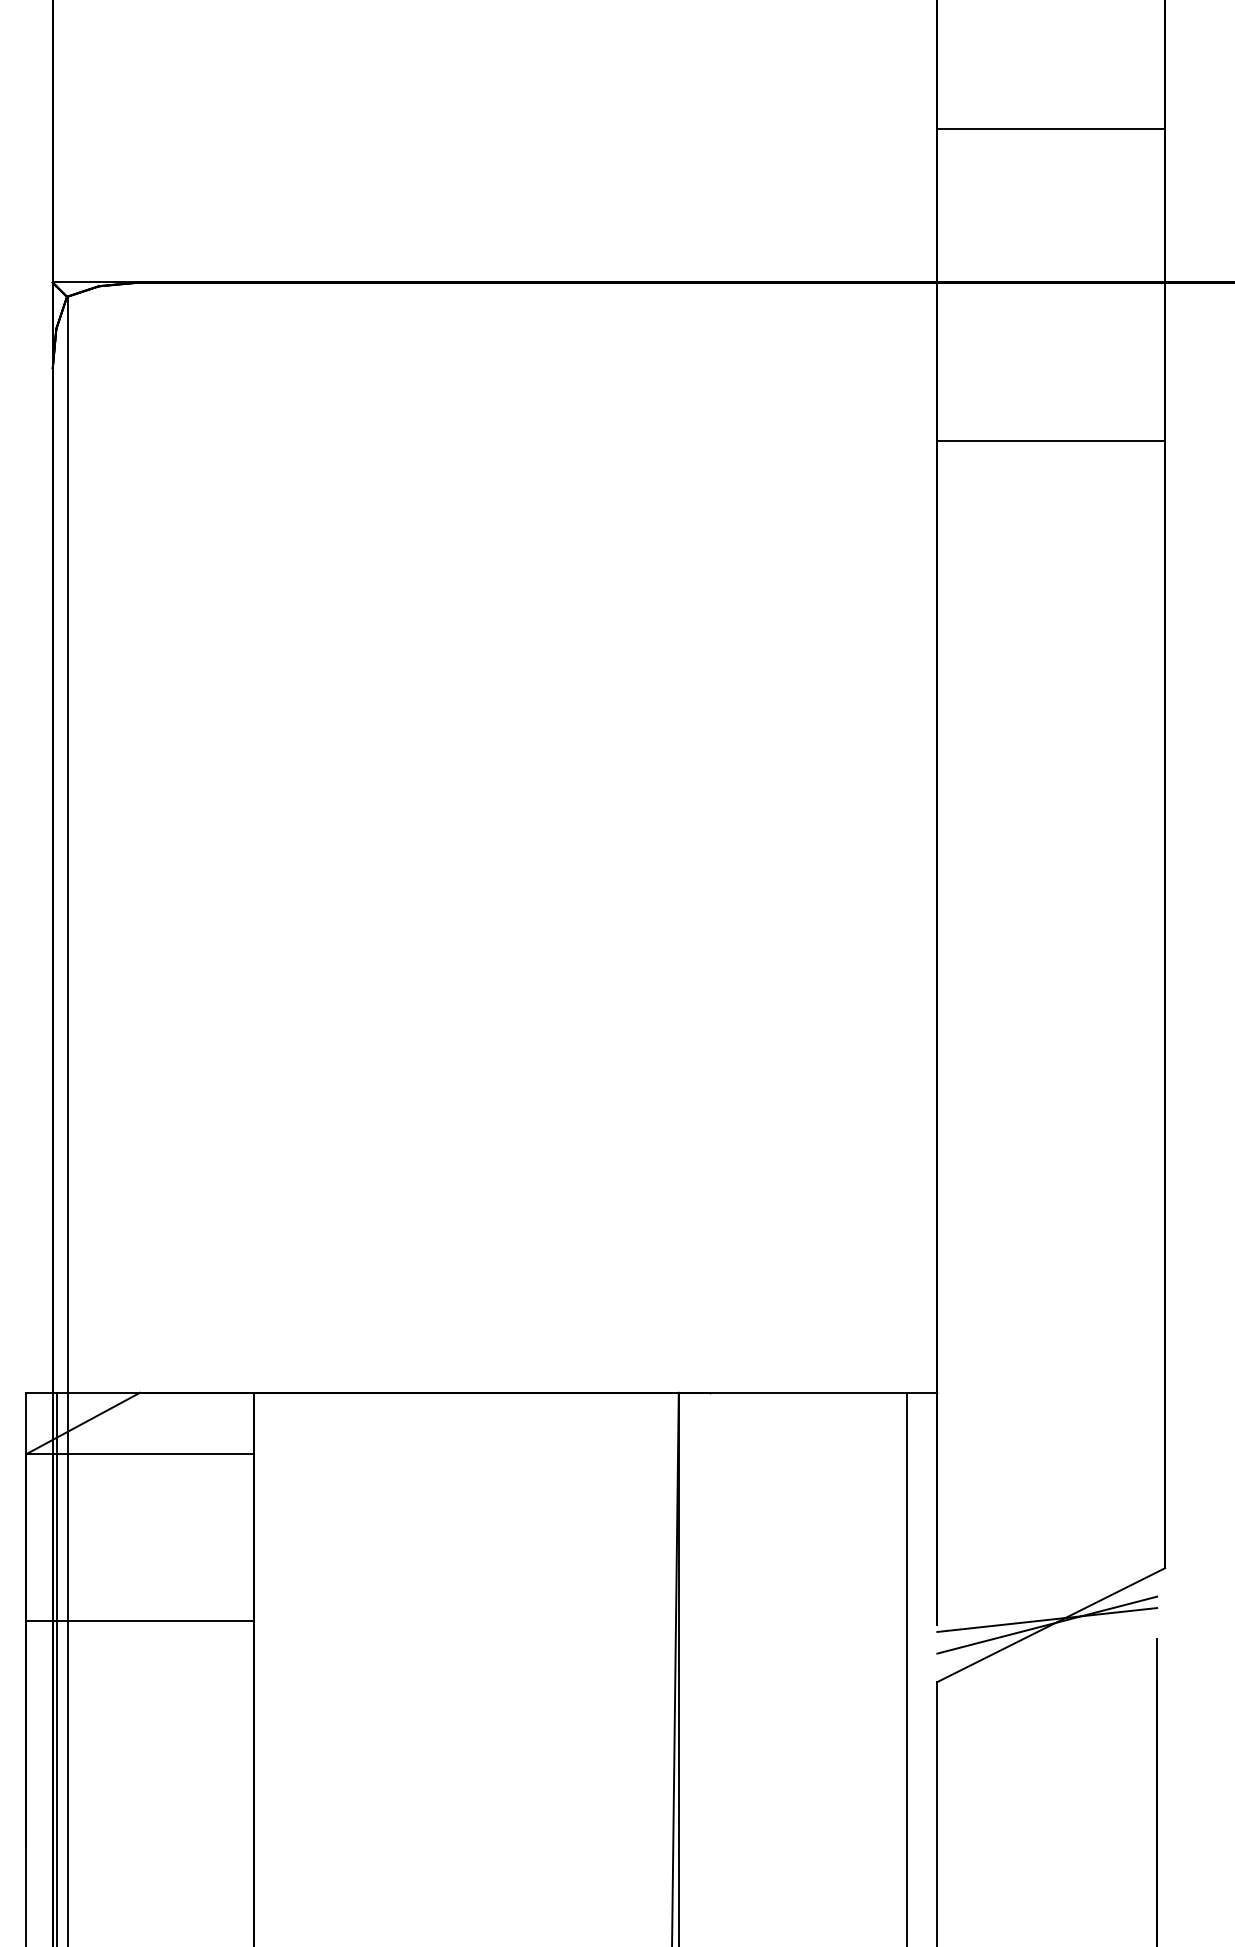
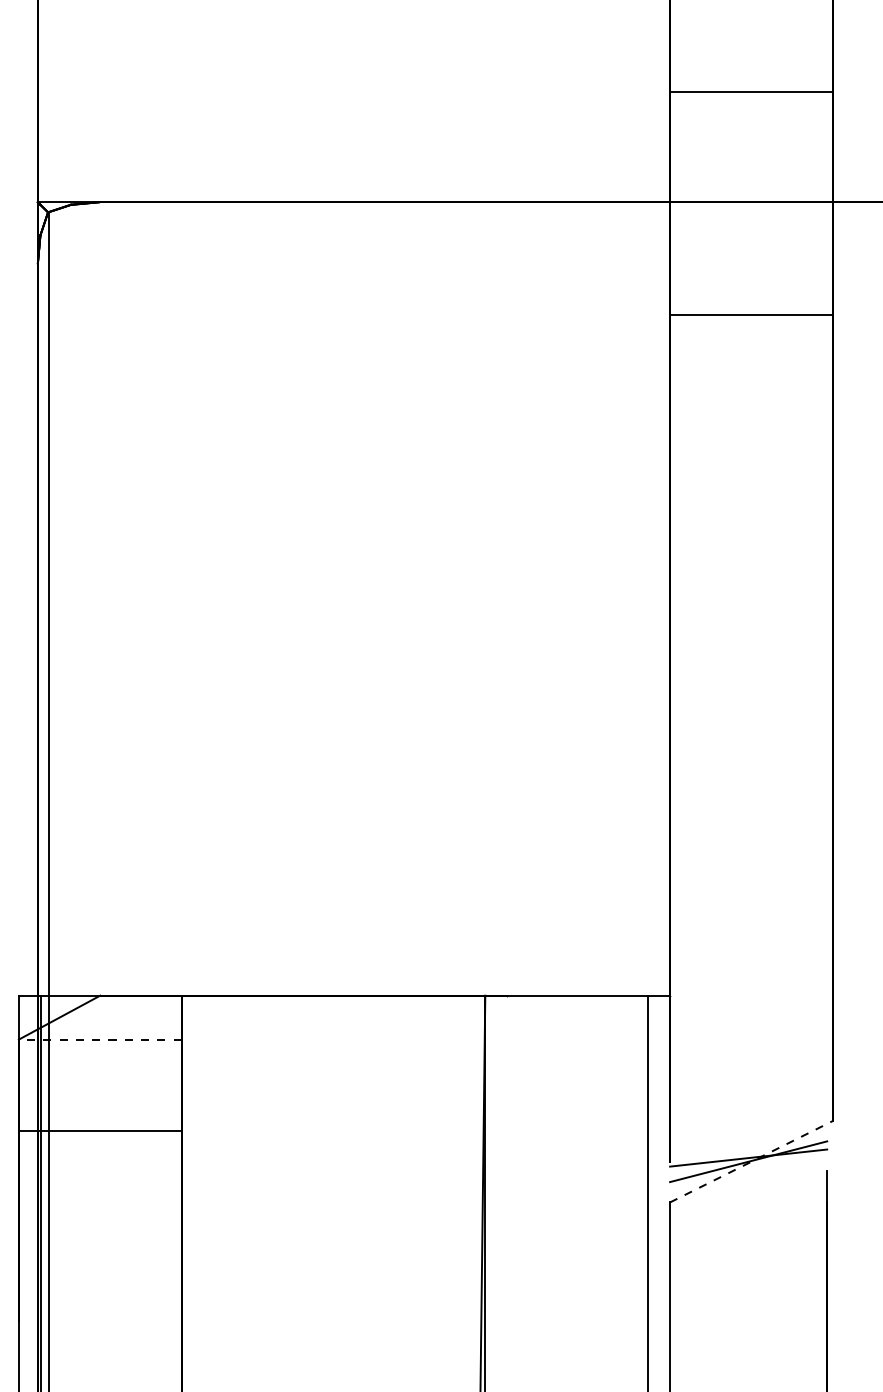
line: (140, 1454) -> (100, 1039), solid -> dashed
line: (139, 1620) -> (99, 1130), moved
line: (1051, 1624) -> (751, 1161), solid -> dashed

